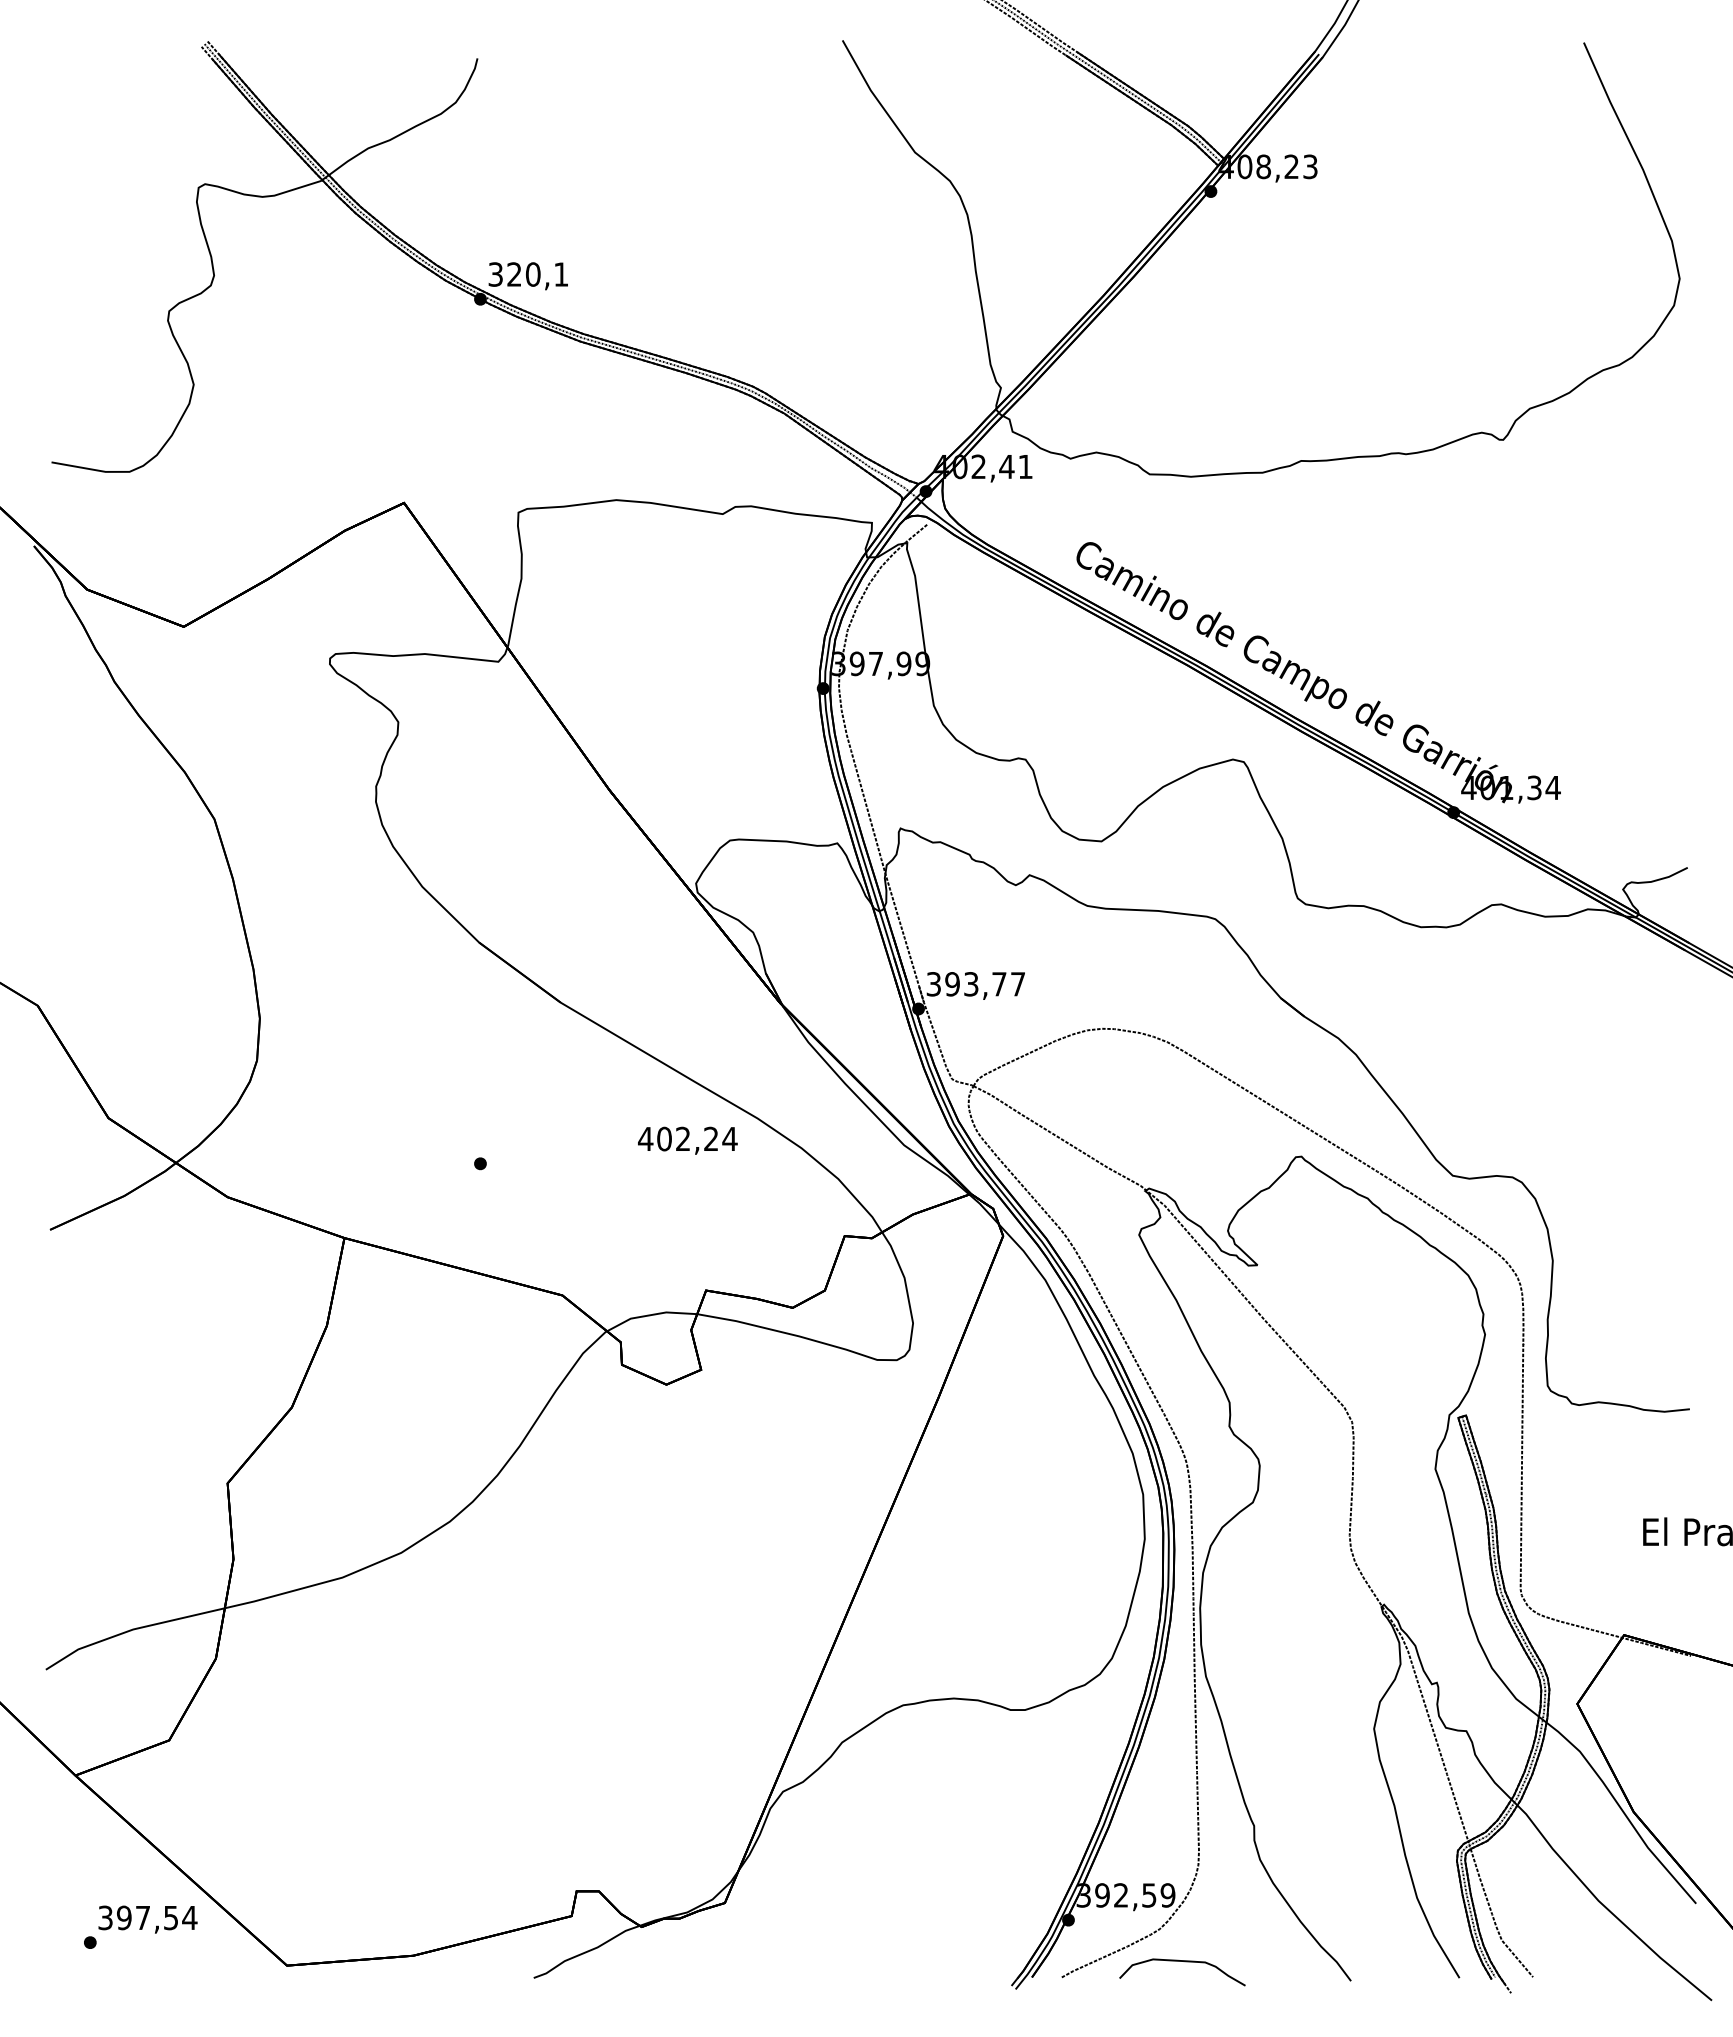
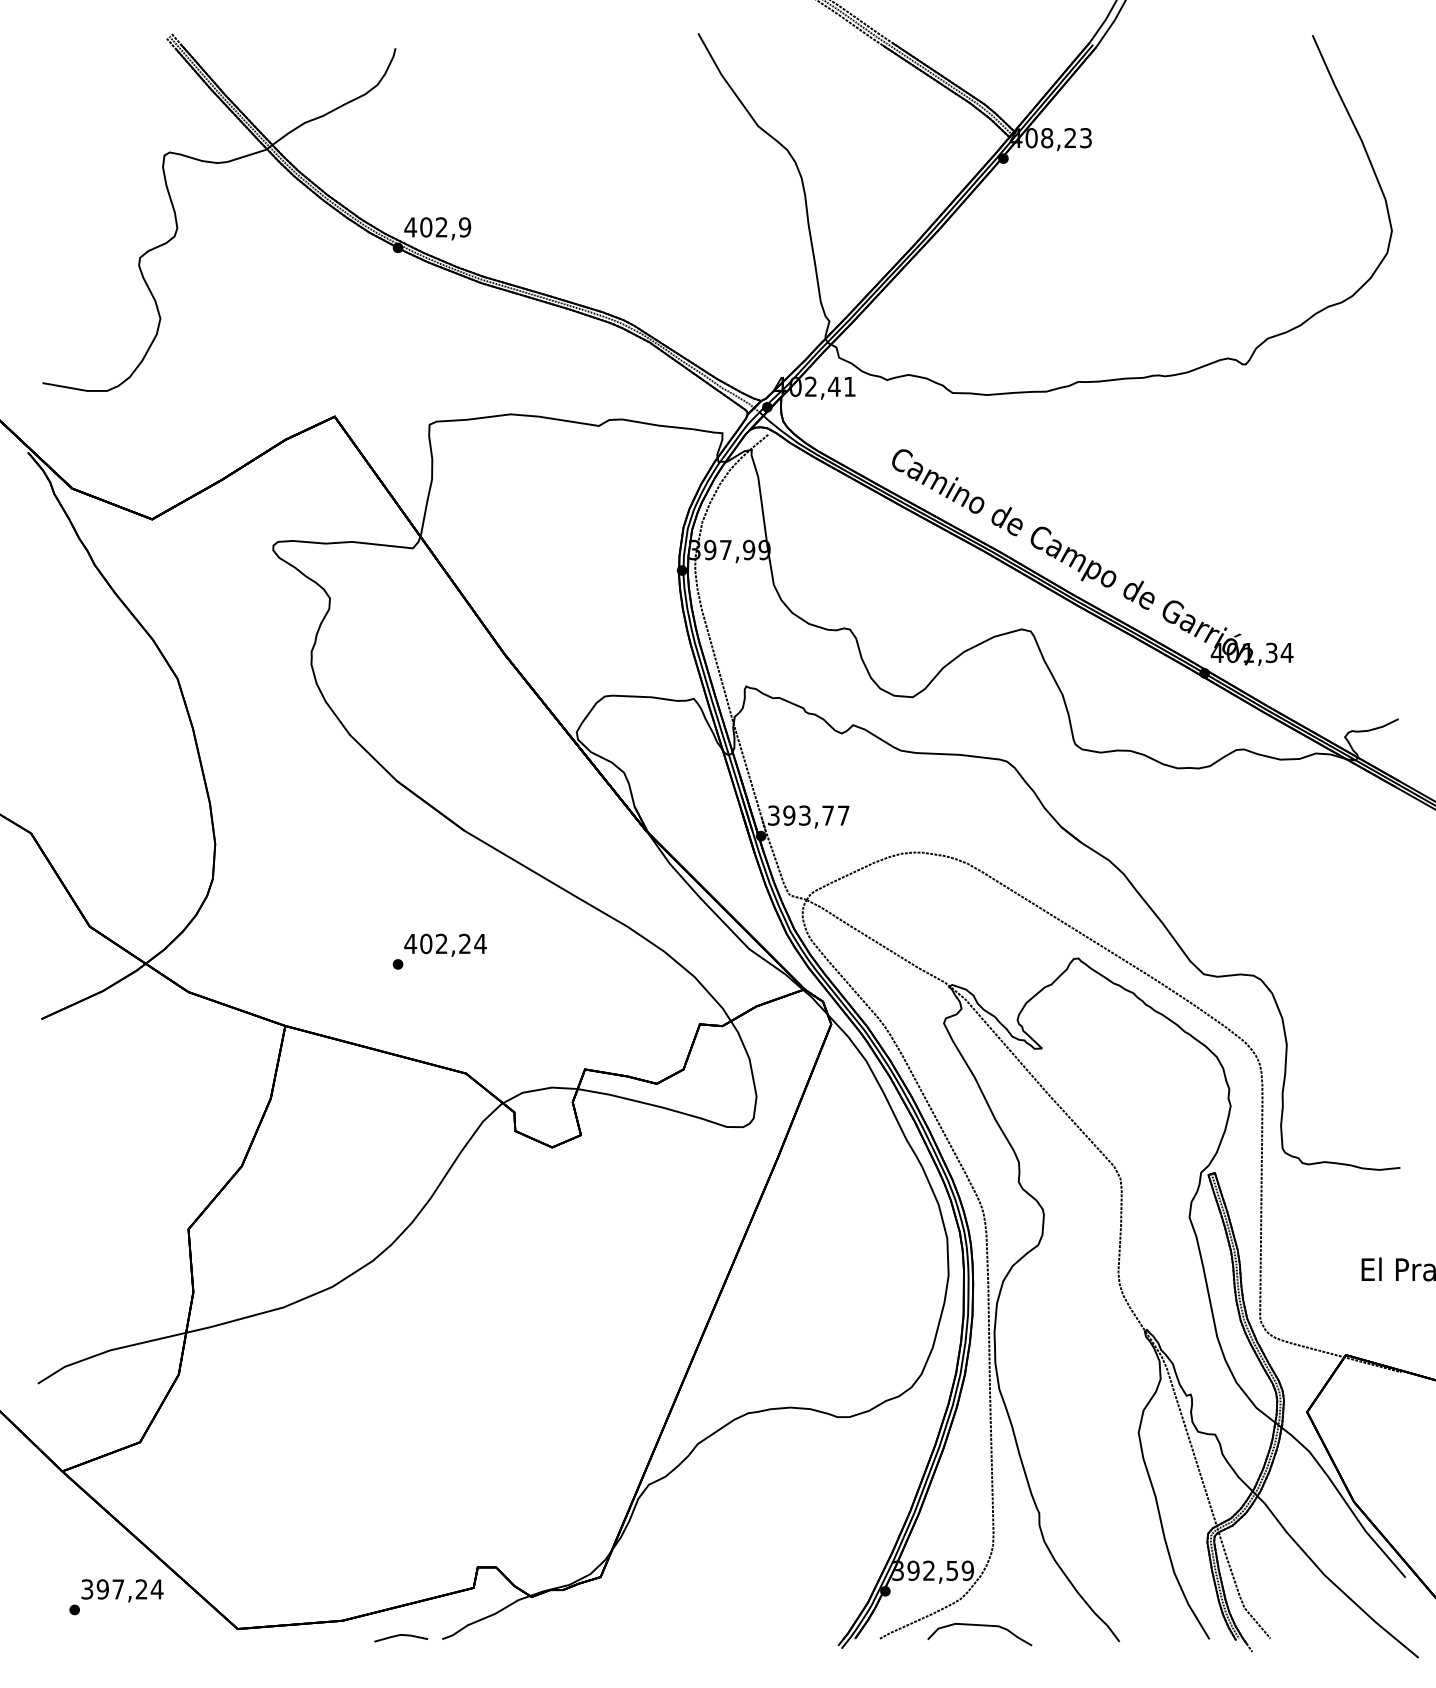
text: (528, 274) -> (437, 227), 320,1 -> 402,9
text: (687, 1140) -> (445, 945), moved
text: (170, 1917) -> (141, 1589), 397,54 -> 397,24
line: (481, 1974) -> (398, 1636), added

